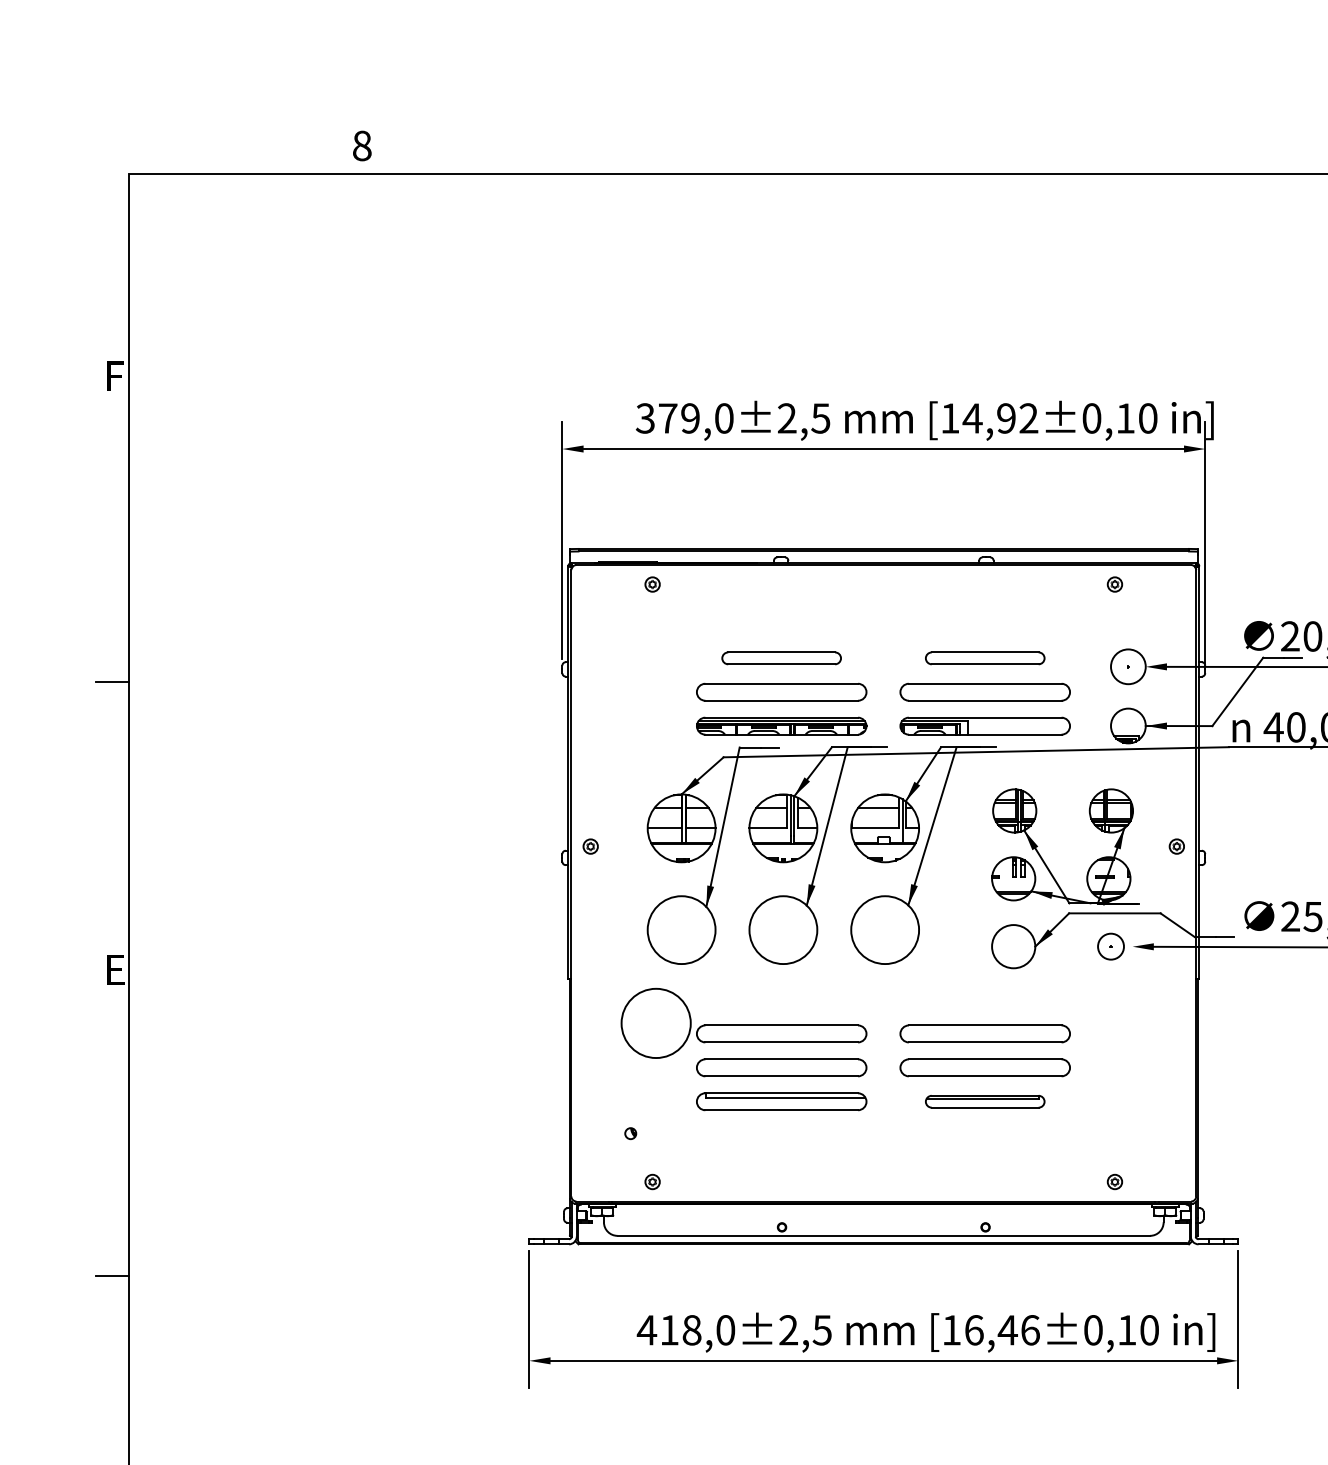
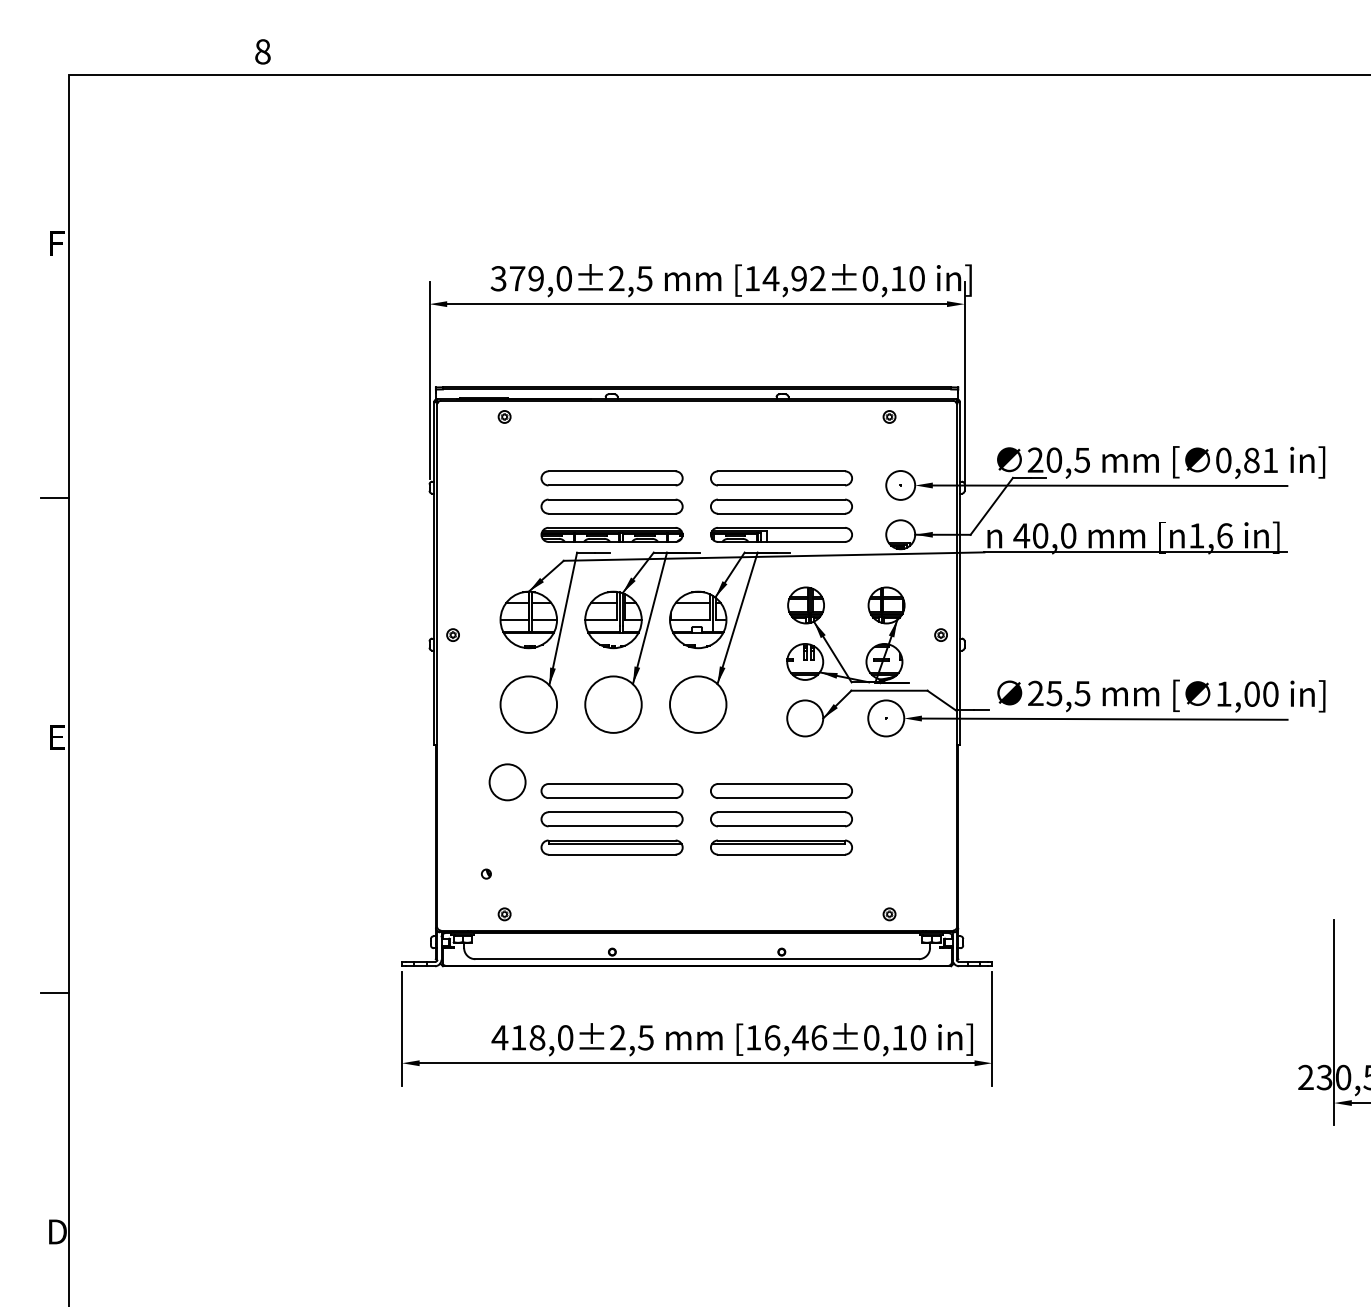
part: (780, 658) -> (611, 478), size x1.43
part: (985, 658) -> (781, 478), size x1.43
circle: (1111, 946) -> (886, 718), size x1.67
circle: (656, 1023) -> (507, 782), size x0.62
part: (985, 1101) -> (781, 847), size x1.43

